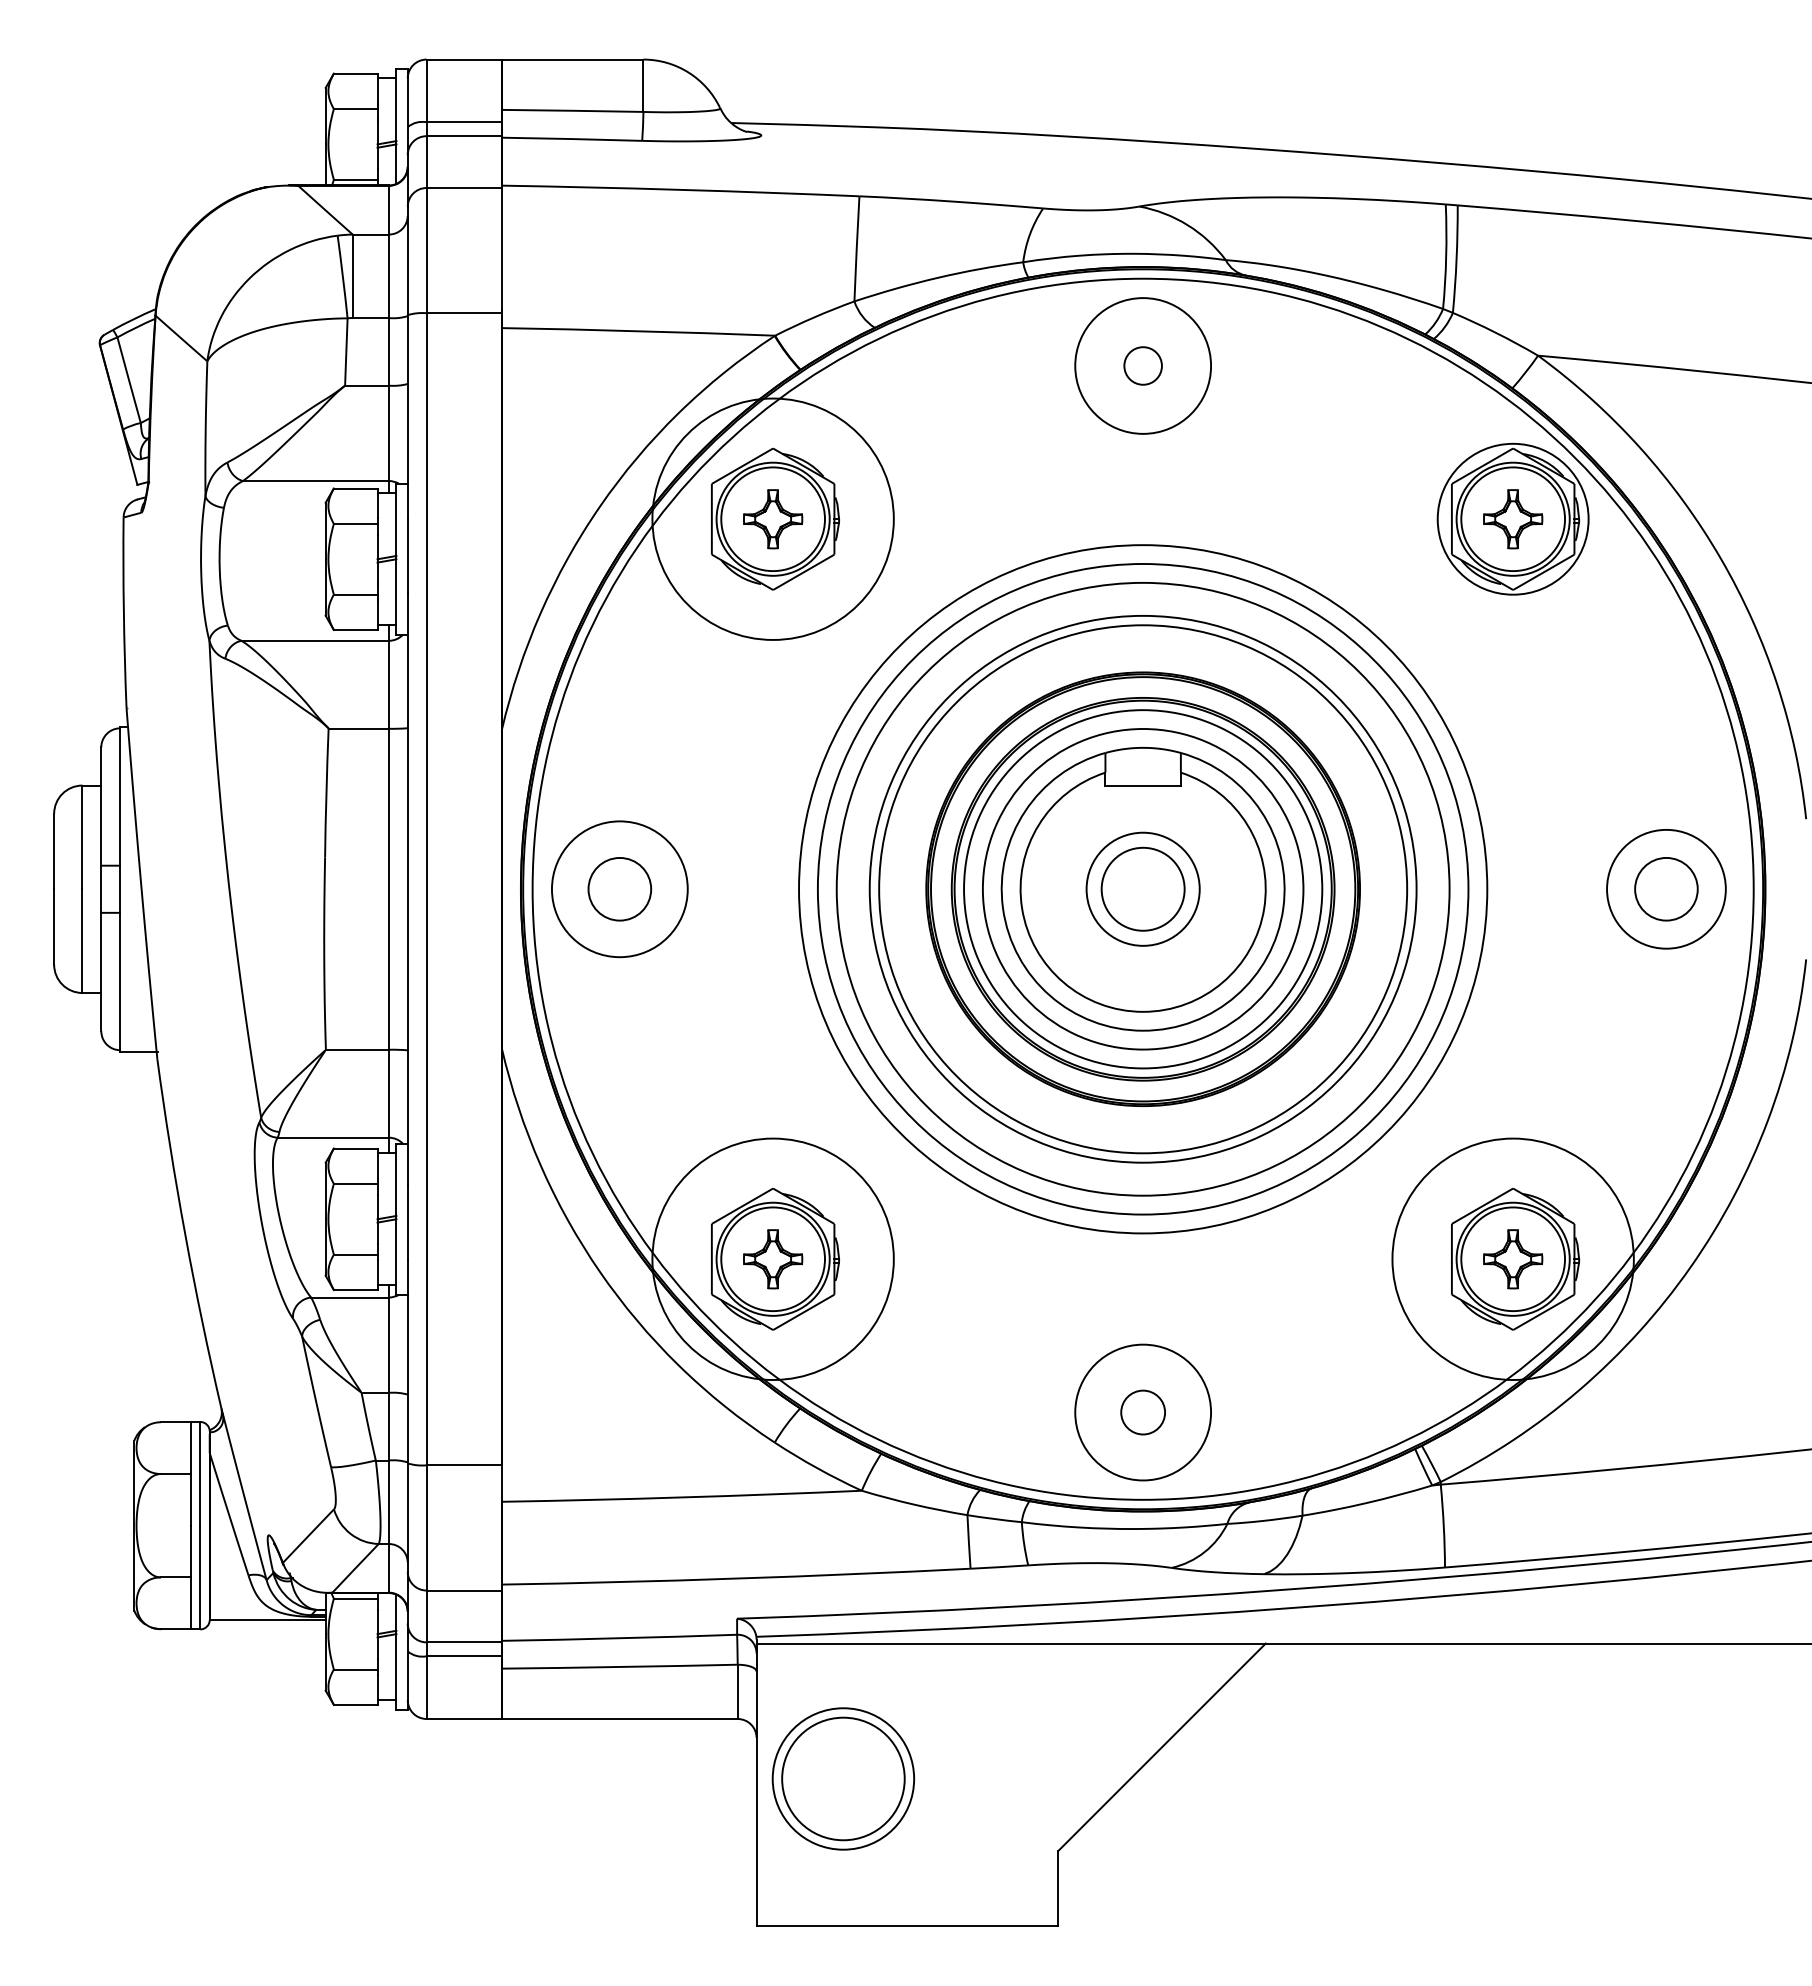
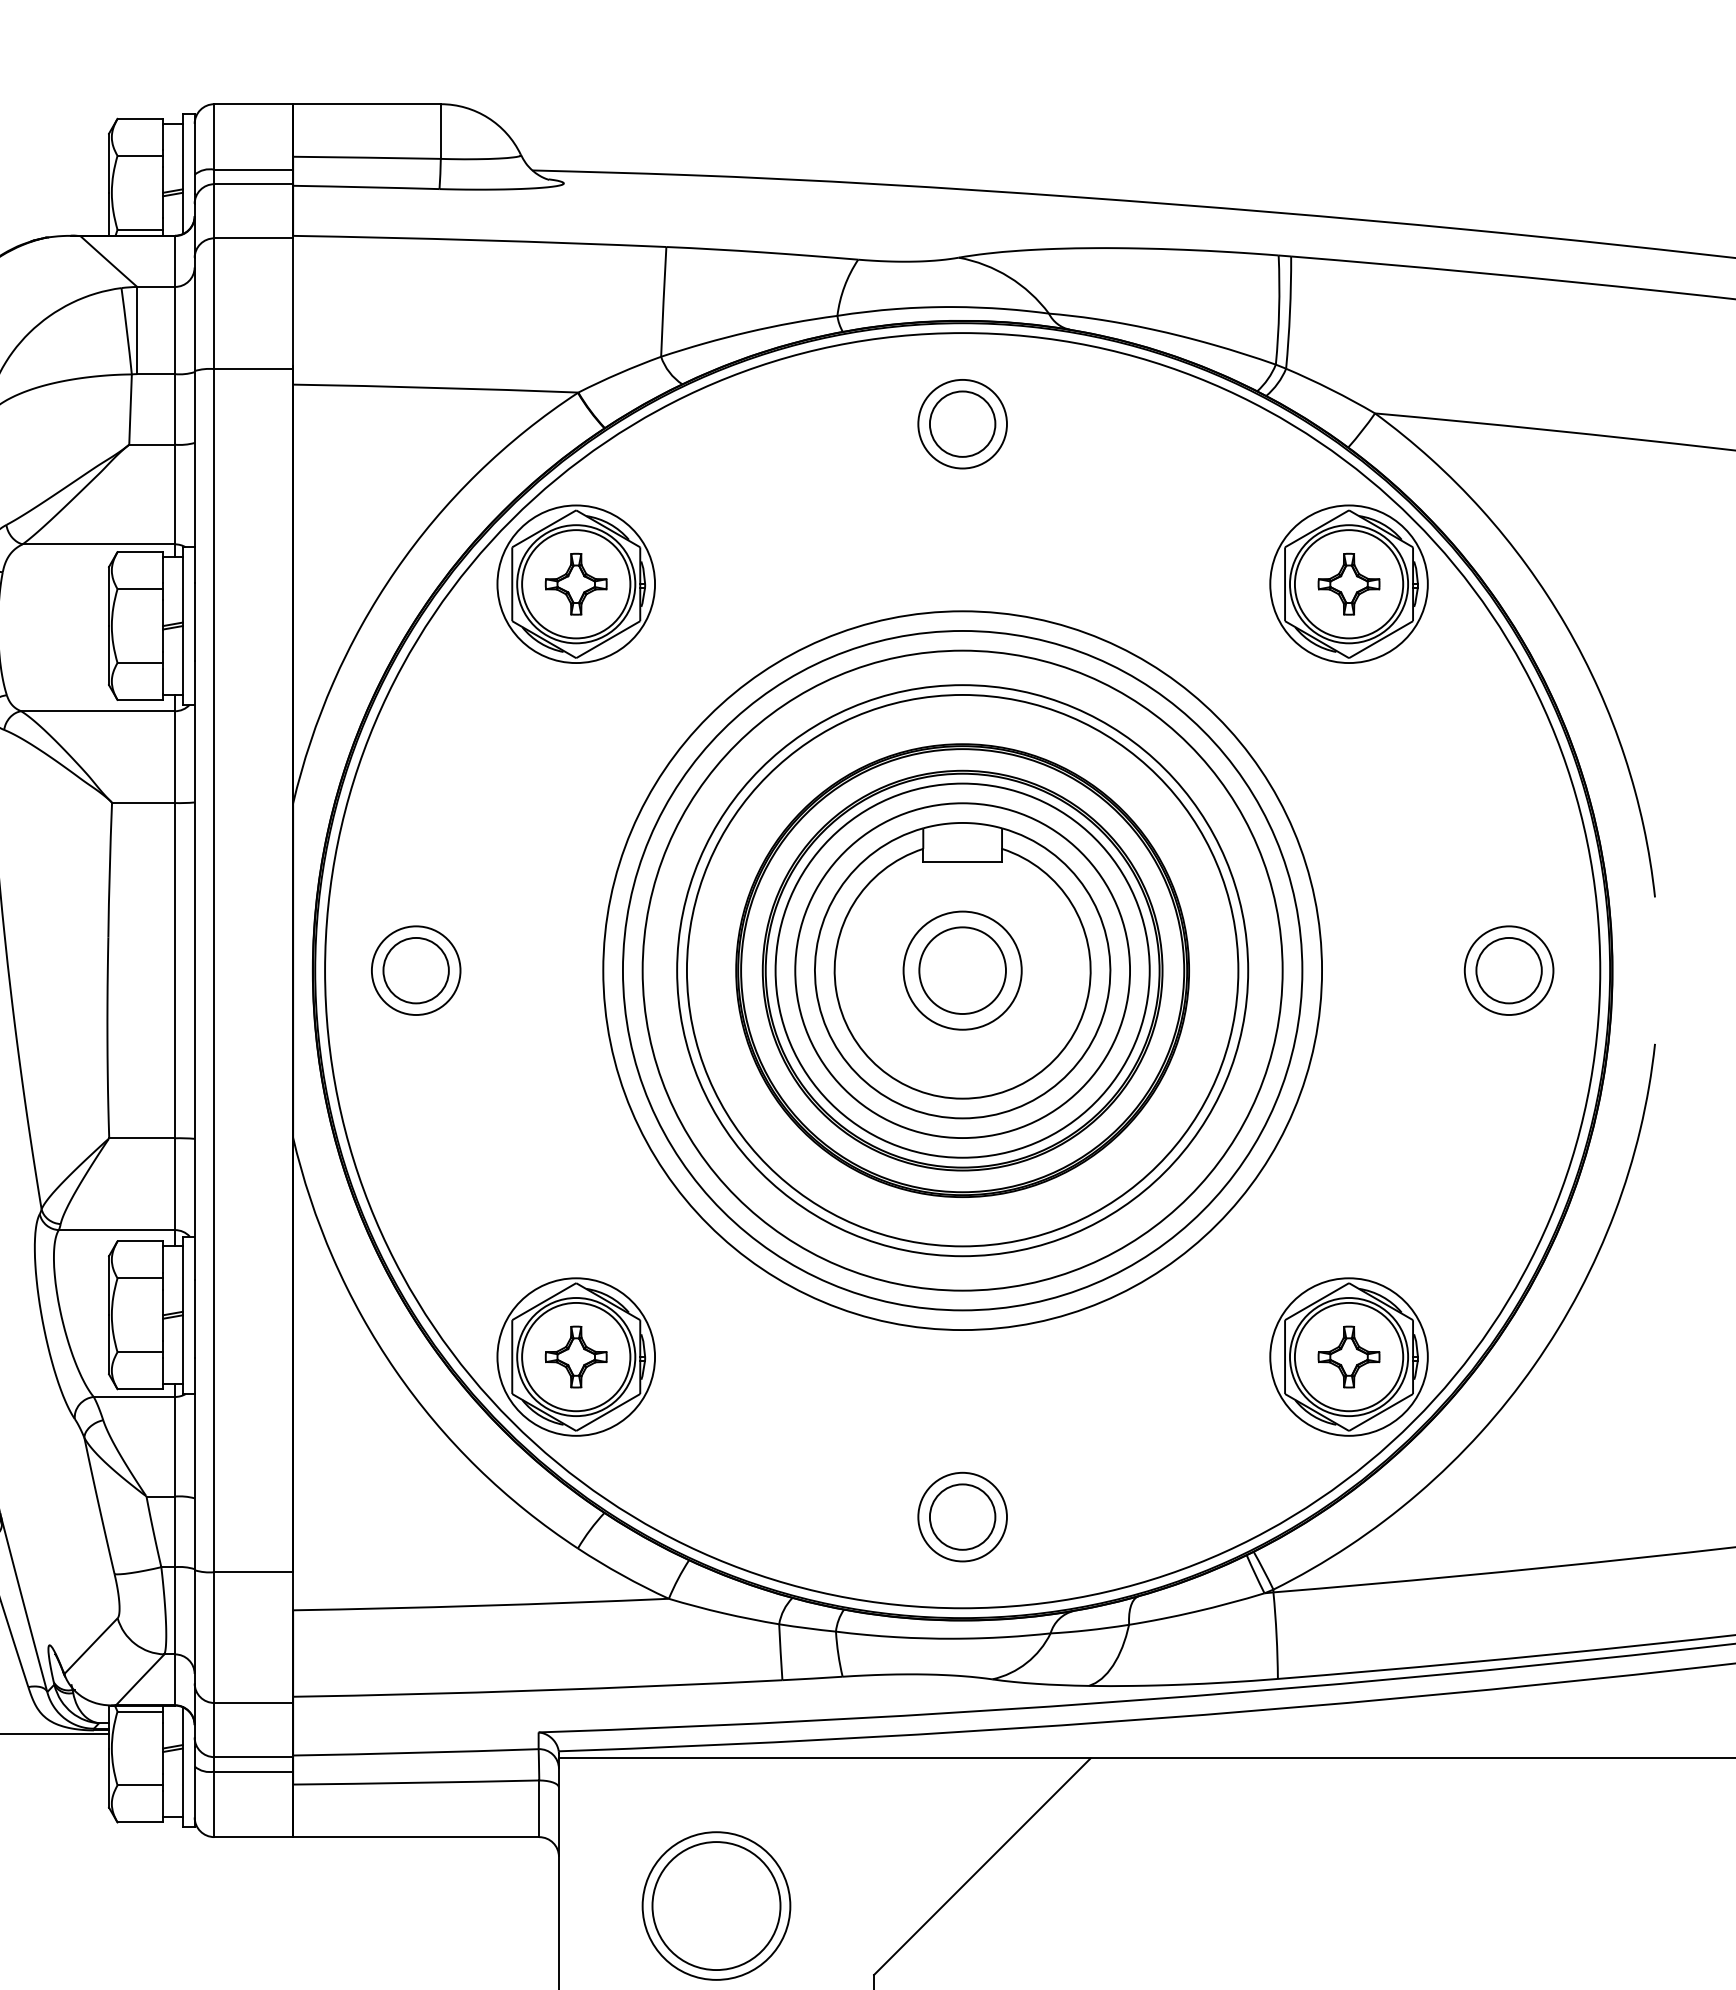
circle: (1142, 365) -> (961, 423), size x0.62
circle: (1142, 365) -> (961, 423), size x1.67
circle: (772, 518) -> (575, 583), size x0.62
circle: (619, 888) -> (415, 969), size x0.62
circle: (1666, 888) -> (1509, 969), size x0.71
circle: (772, 1258) -> (575, 1356), size x0.62
circle: (1512, 1258) -> (1348, 1356), size x0.62
circle: (1142, 1412) -> (961, 1517), size x0.62
circle: (1142, 1412) -> (961, 1517), size x1.43
part: (842, 1778) -> (715, 1905), moved

